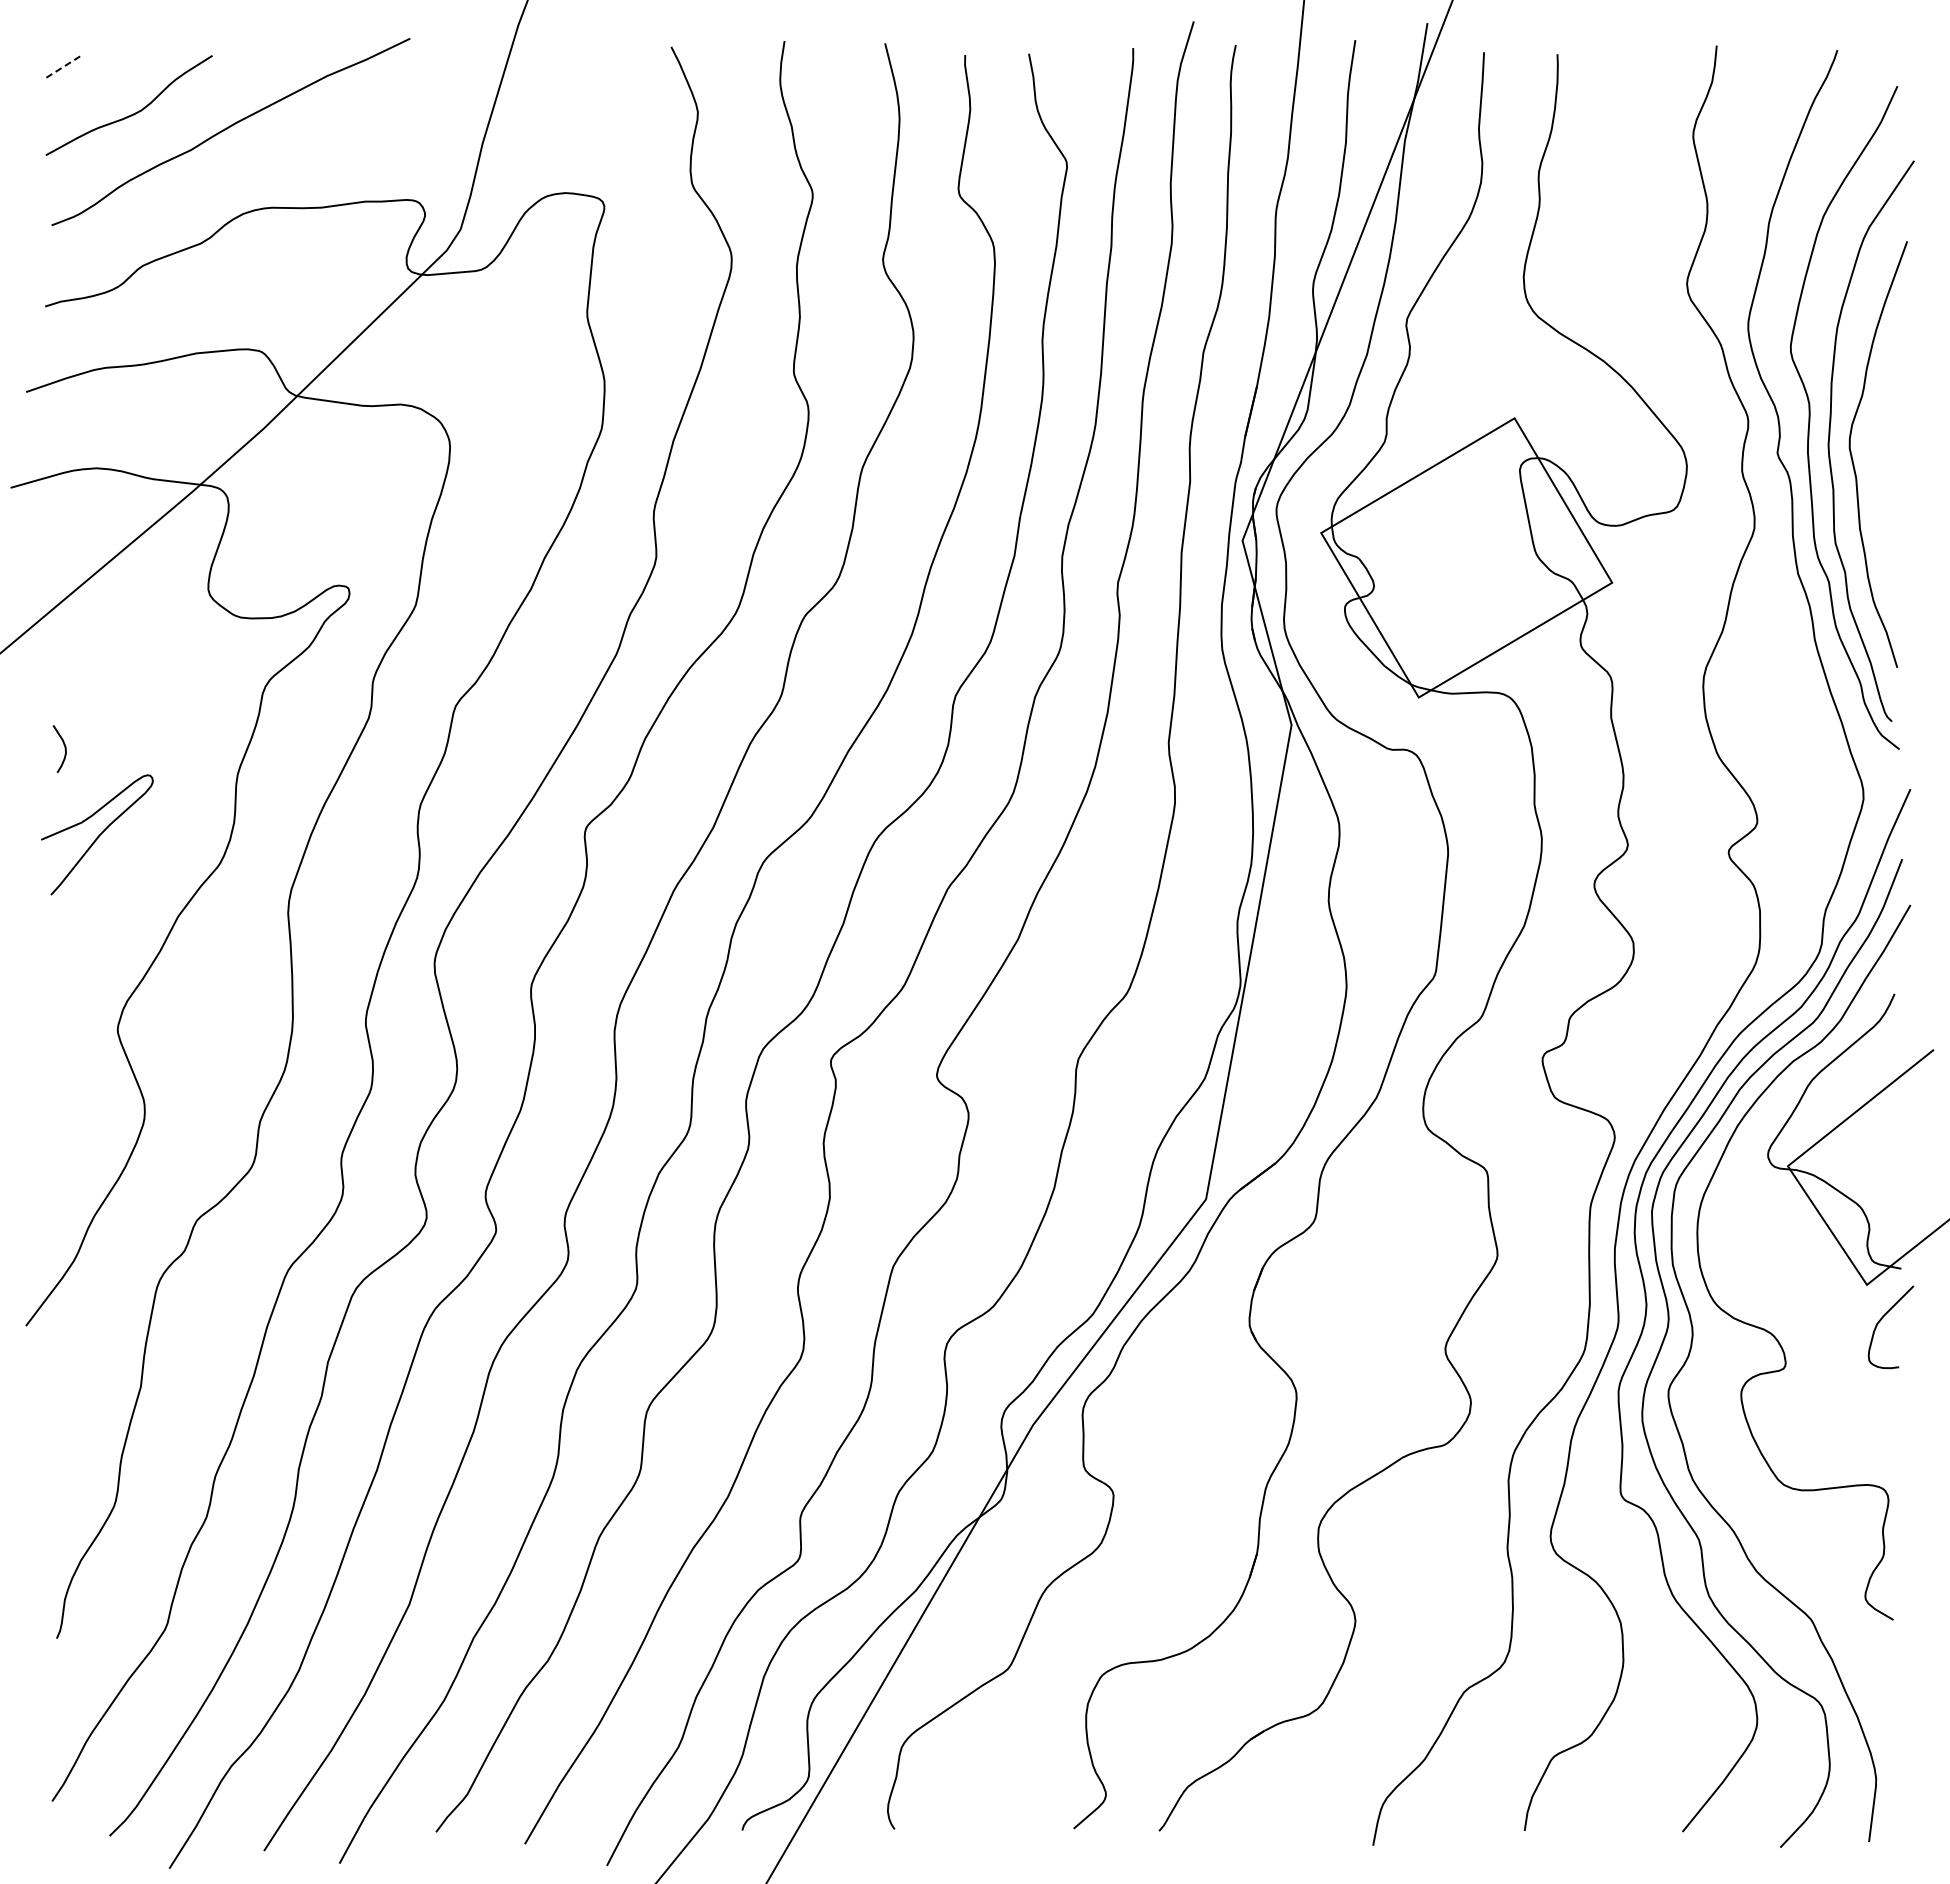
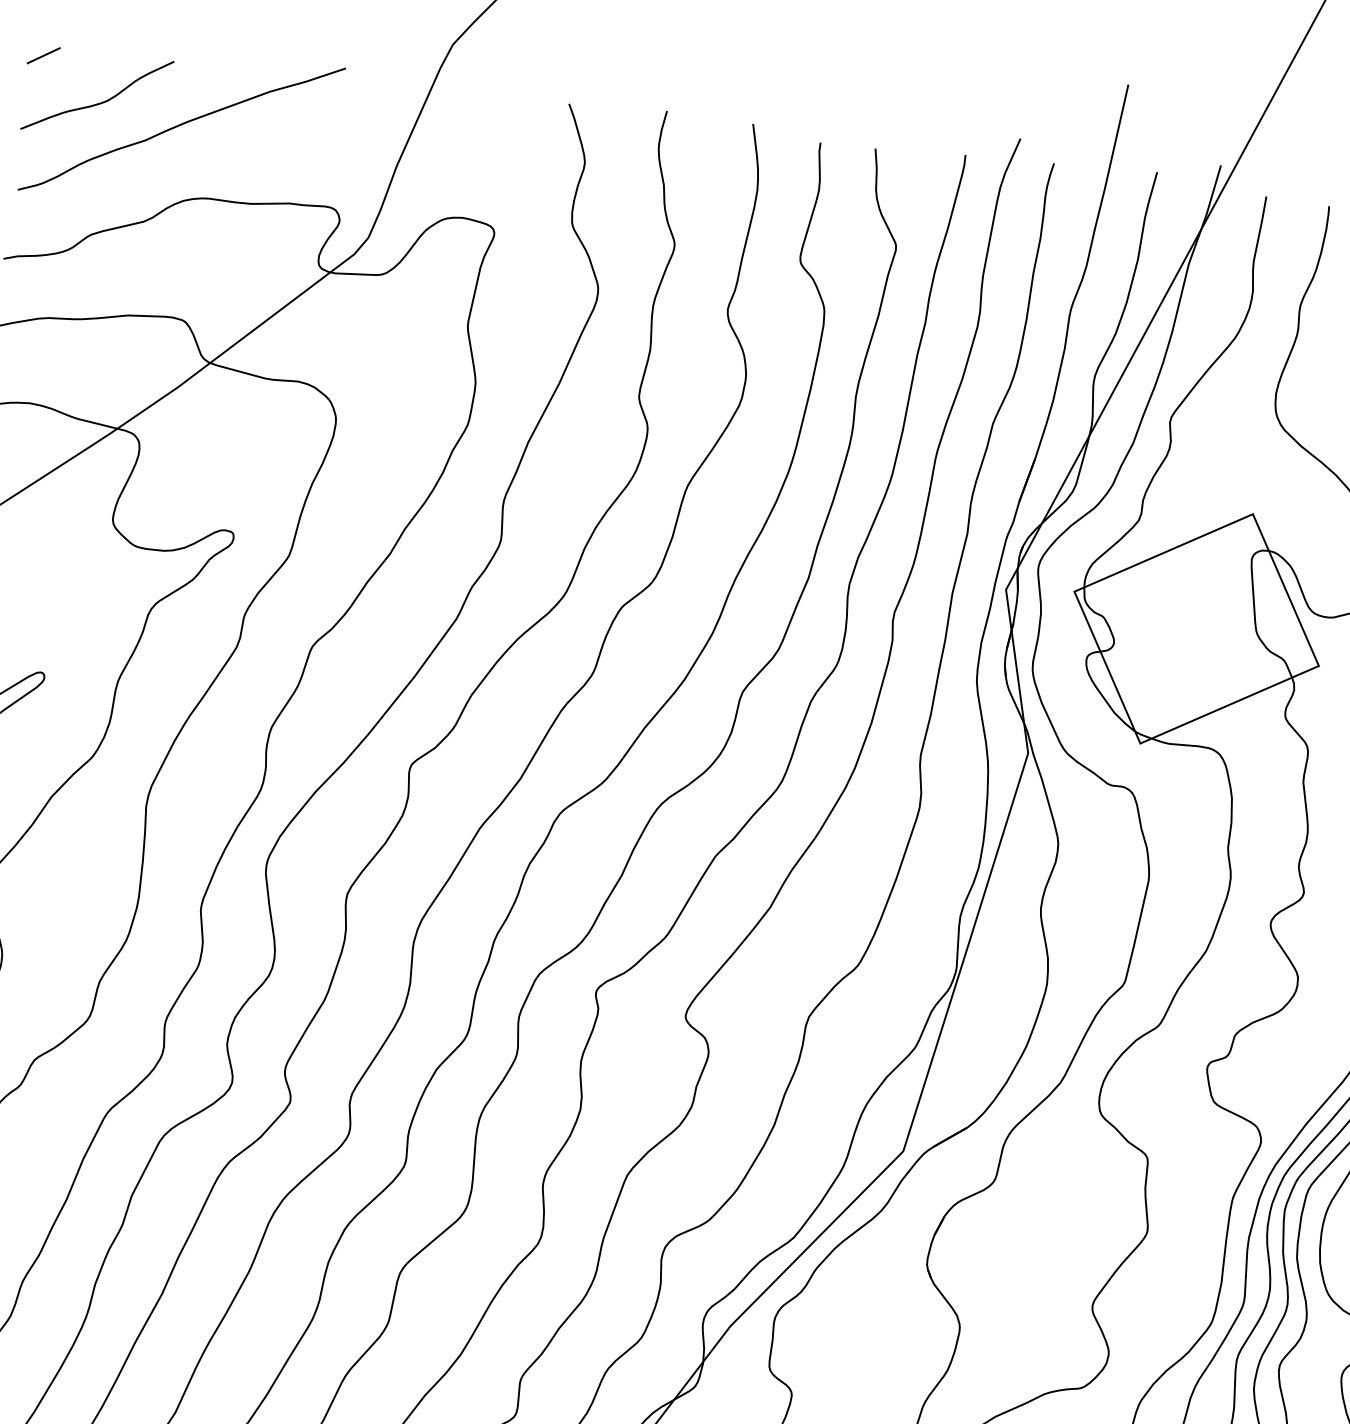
line: (61, 68) -> (43, 56), dashed -> solid

